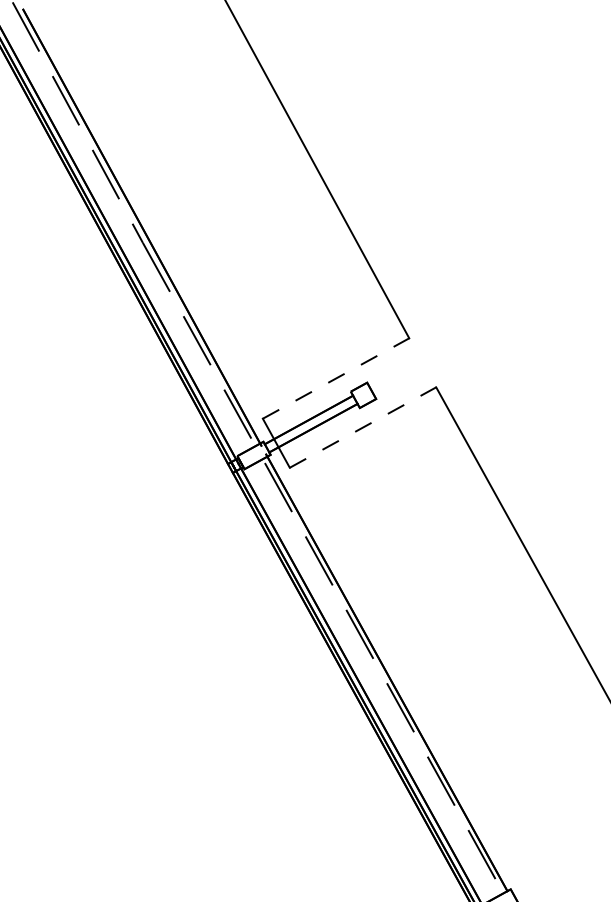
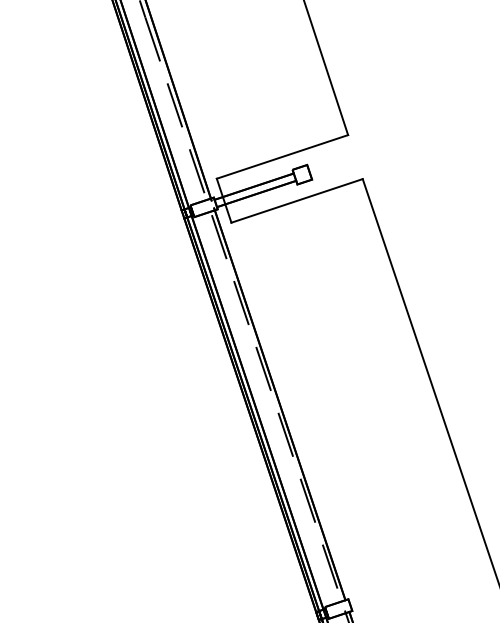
line: (336, 378) -> (282, 156), dashed -> solid
line: (363, 427) -> (297, 200), dashed -> solid

